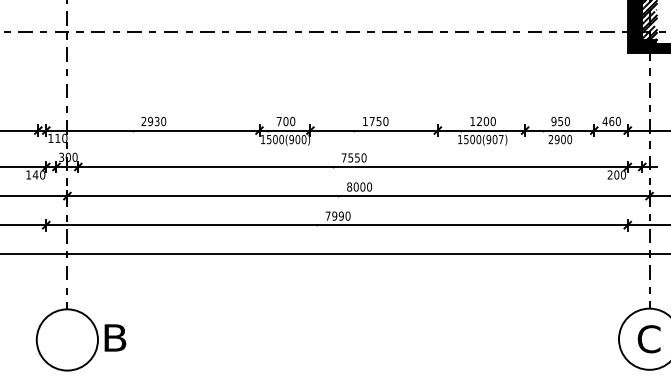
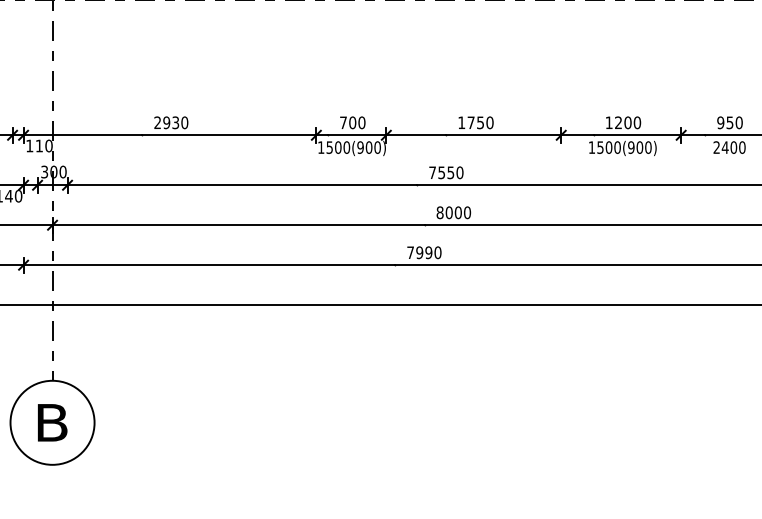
text: (500, 139) -> (647, 147), 1500(907) -> 1500(900)
text: (556, 139) -> (724, 147), 2900 -> 2400
text: (115, 337) -> (52, 422), moved

